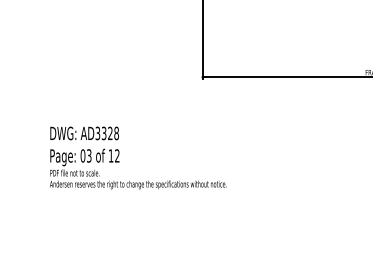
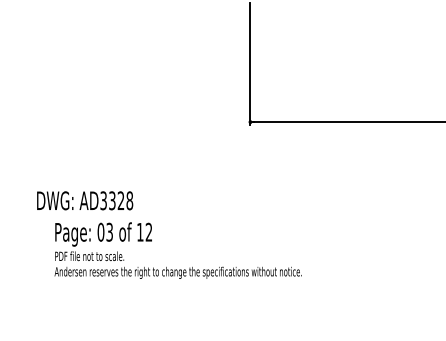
text: (138, 168) -> (178, 249), moved

